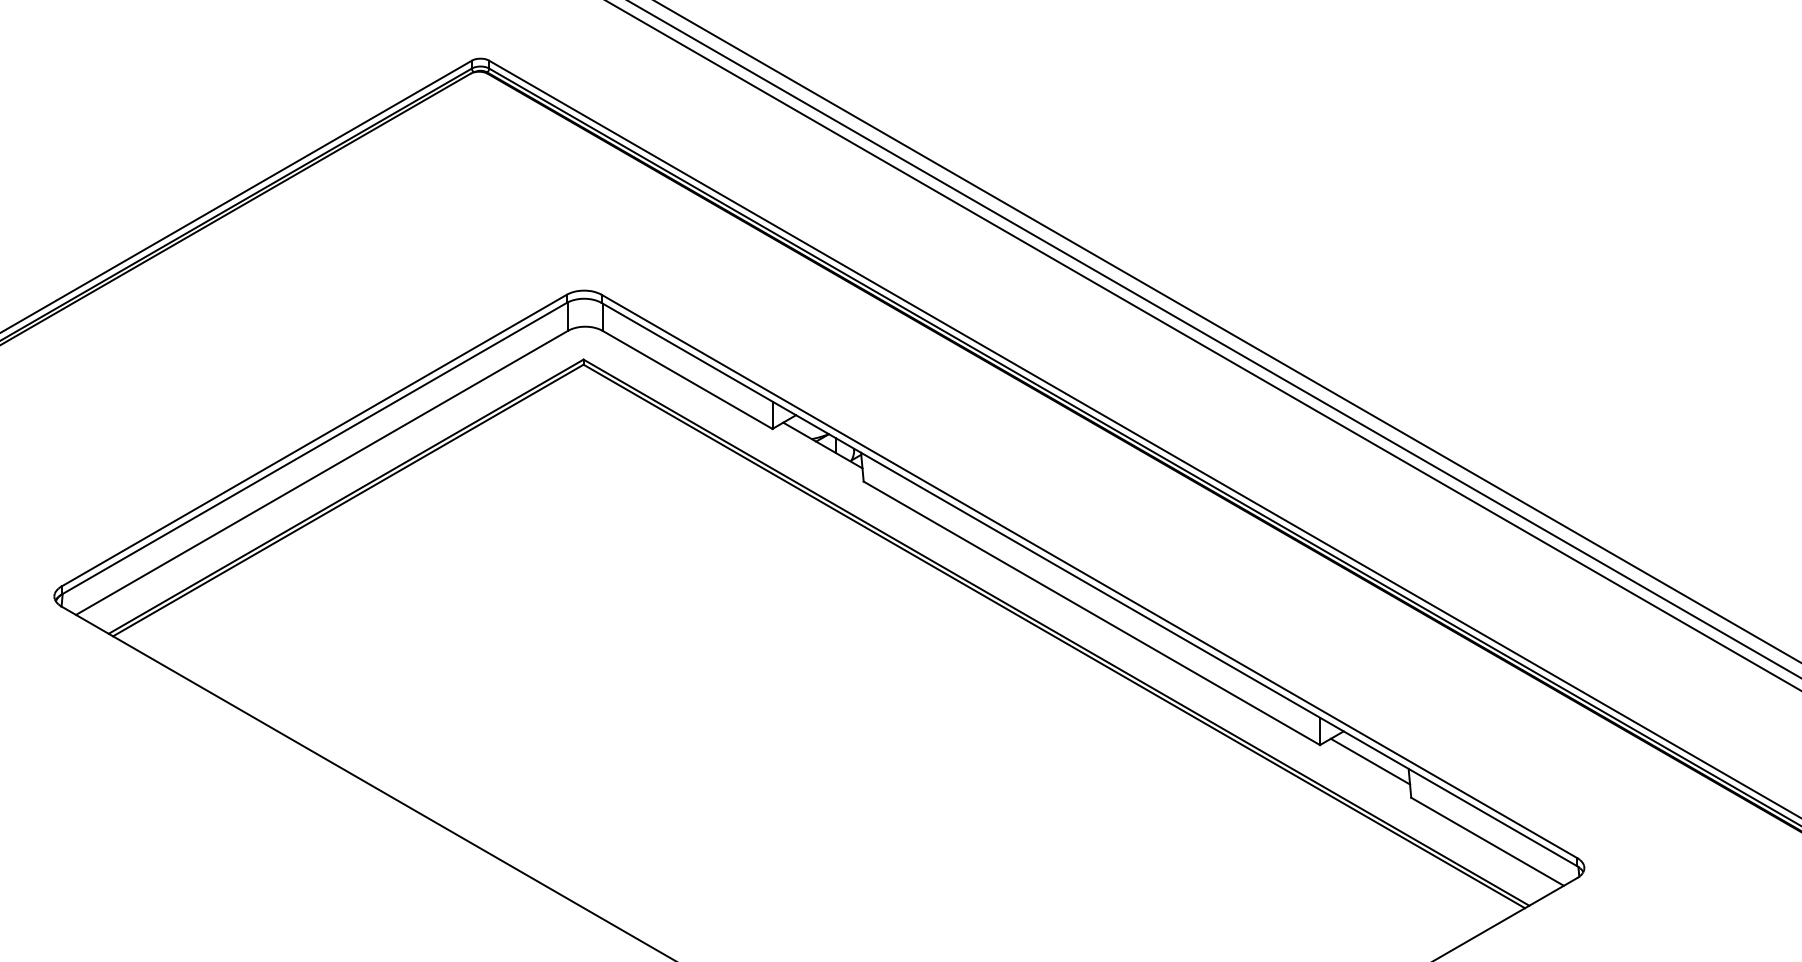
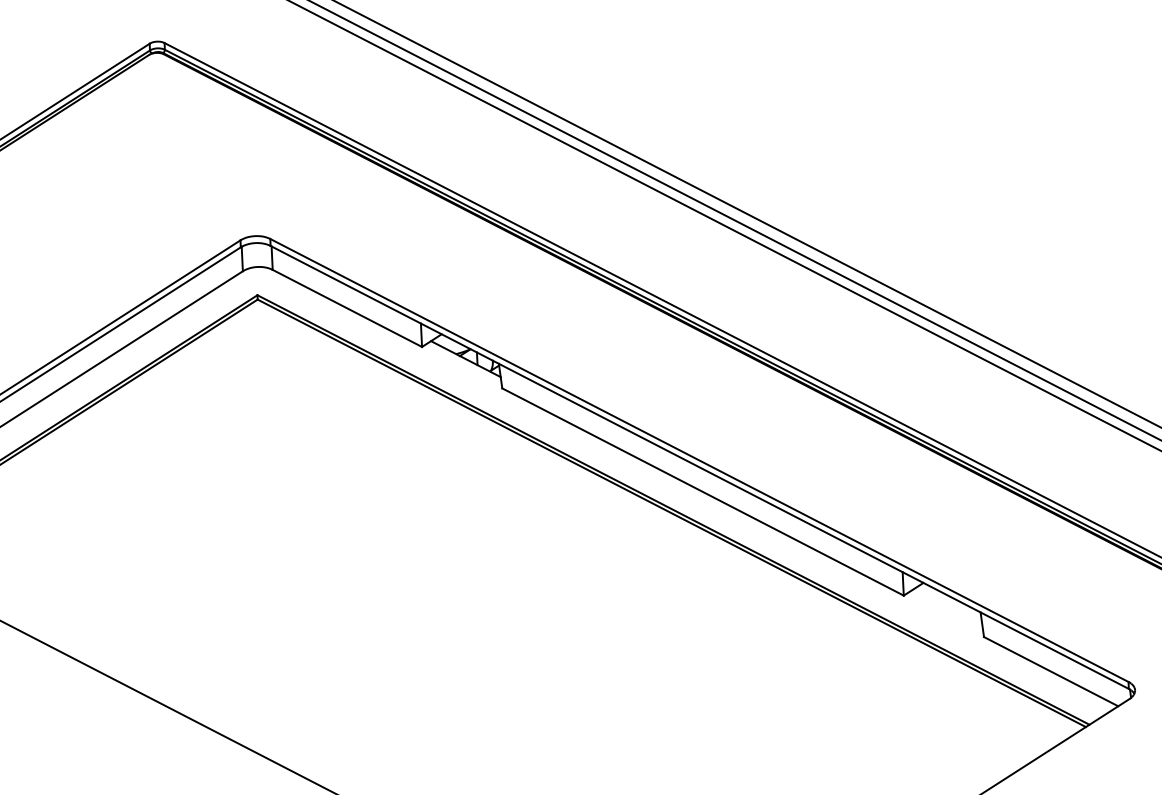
line: (1370, 761) -> (947, 607), removed

